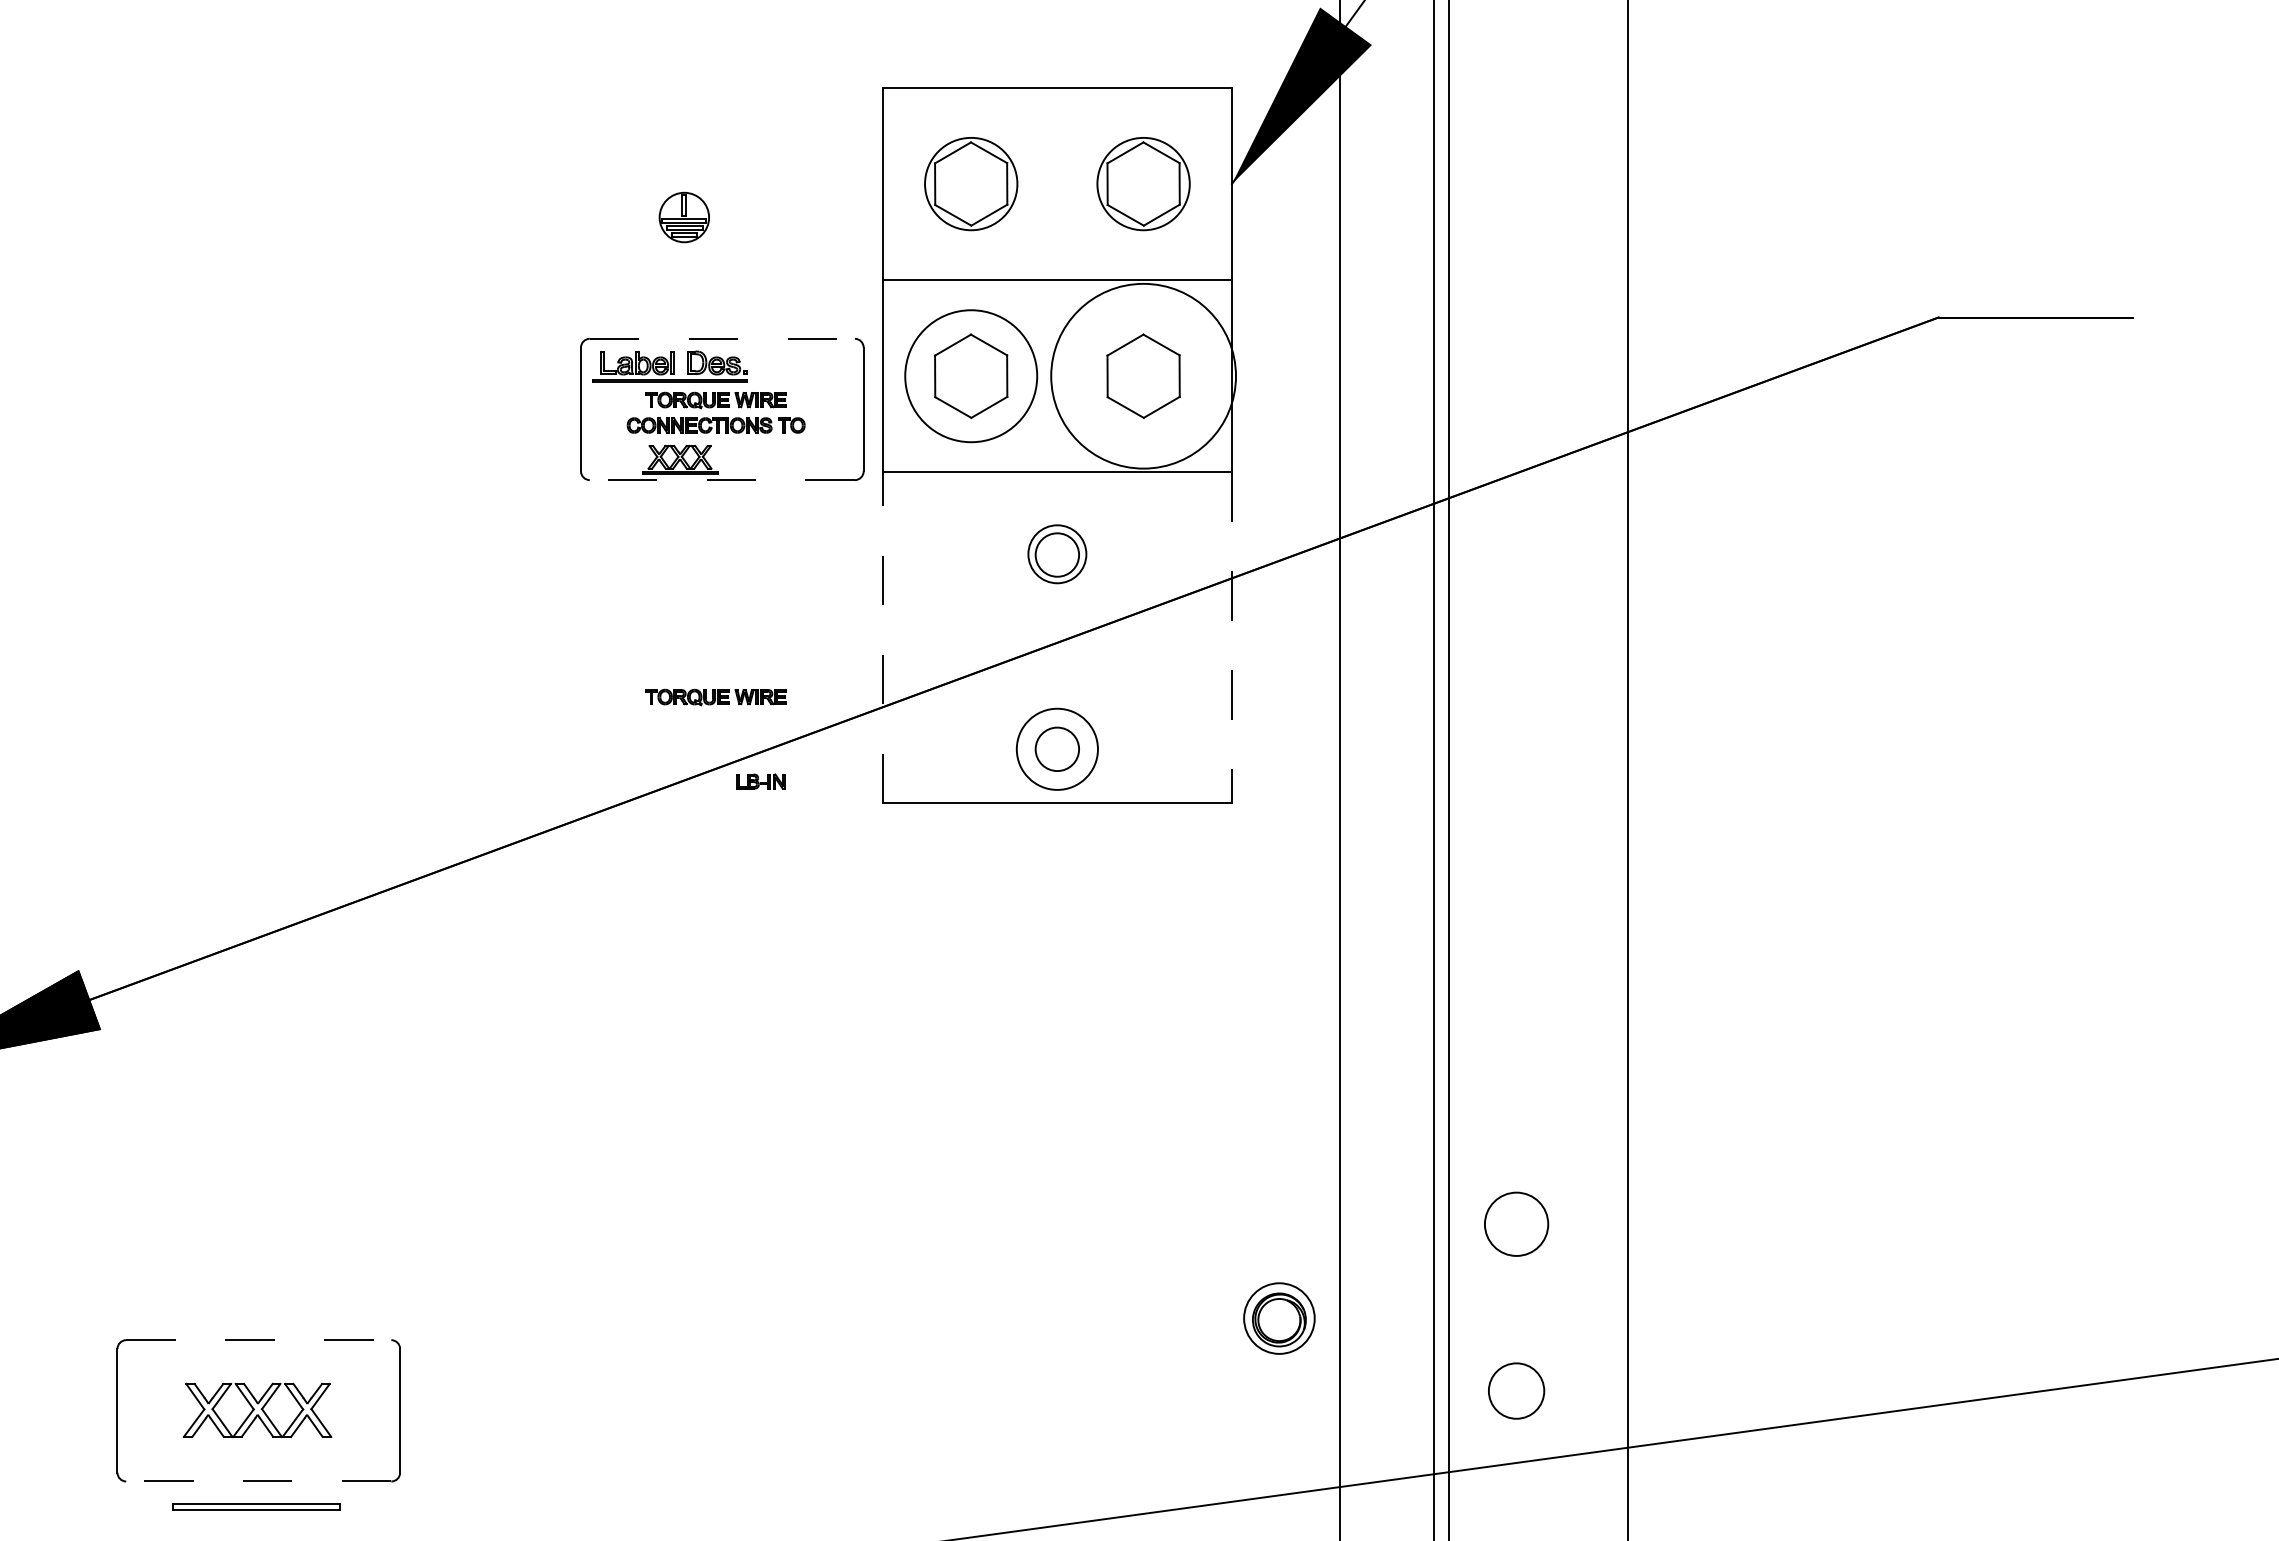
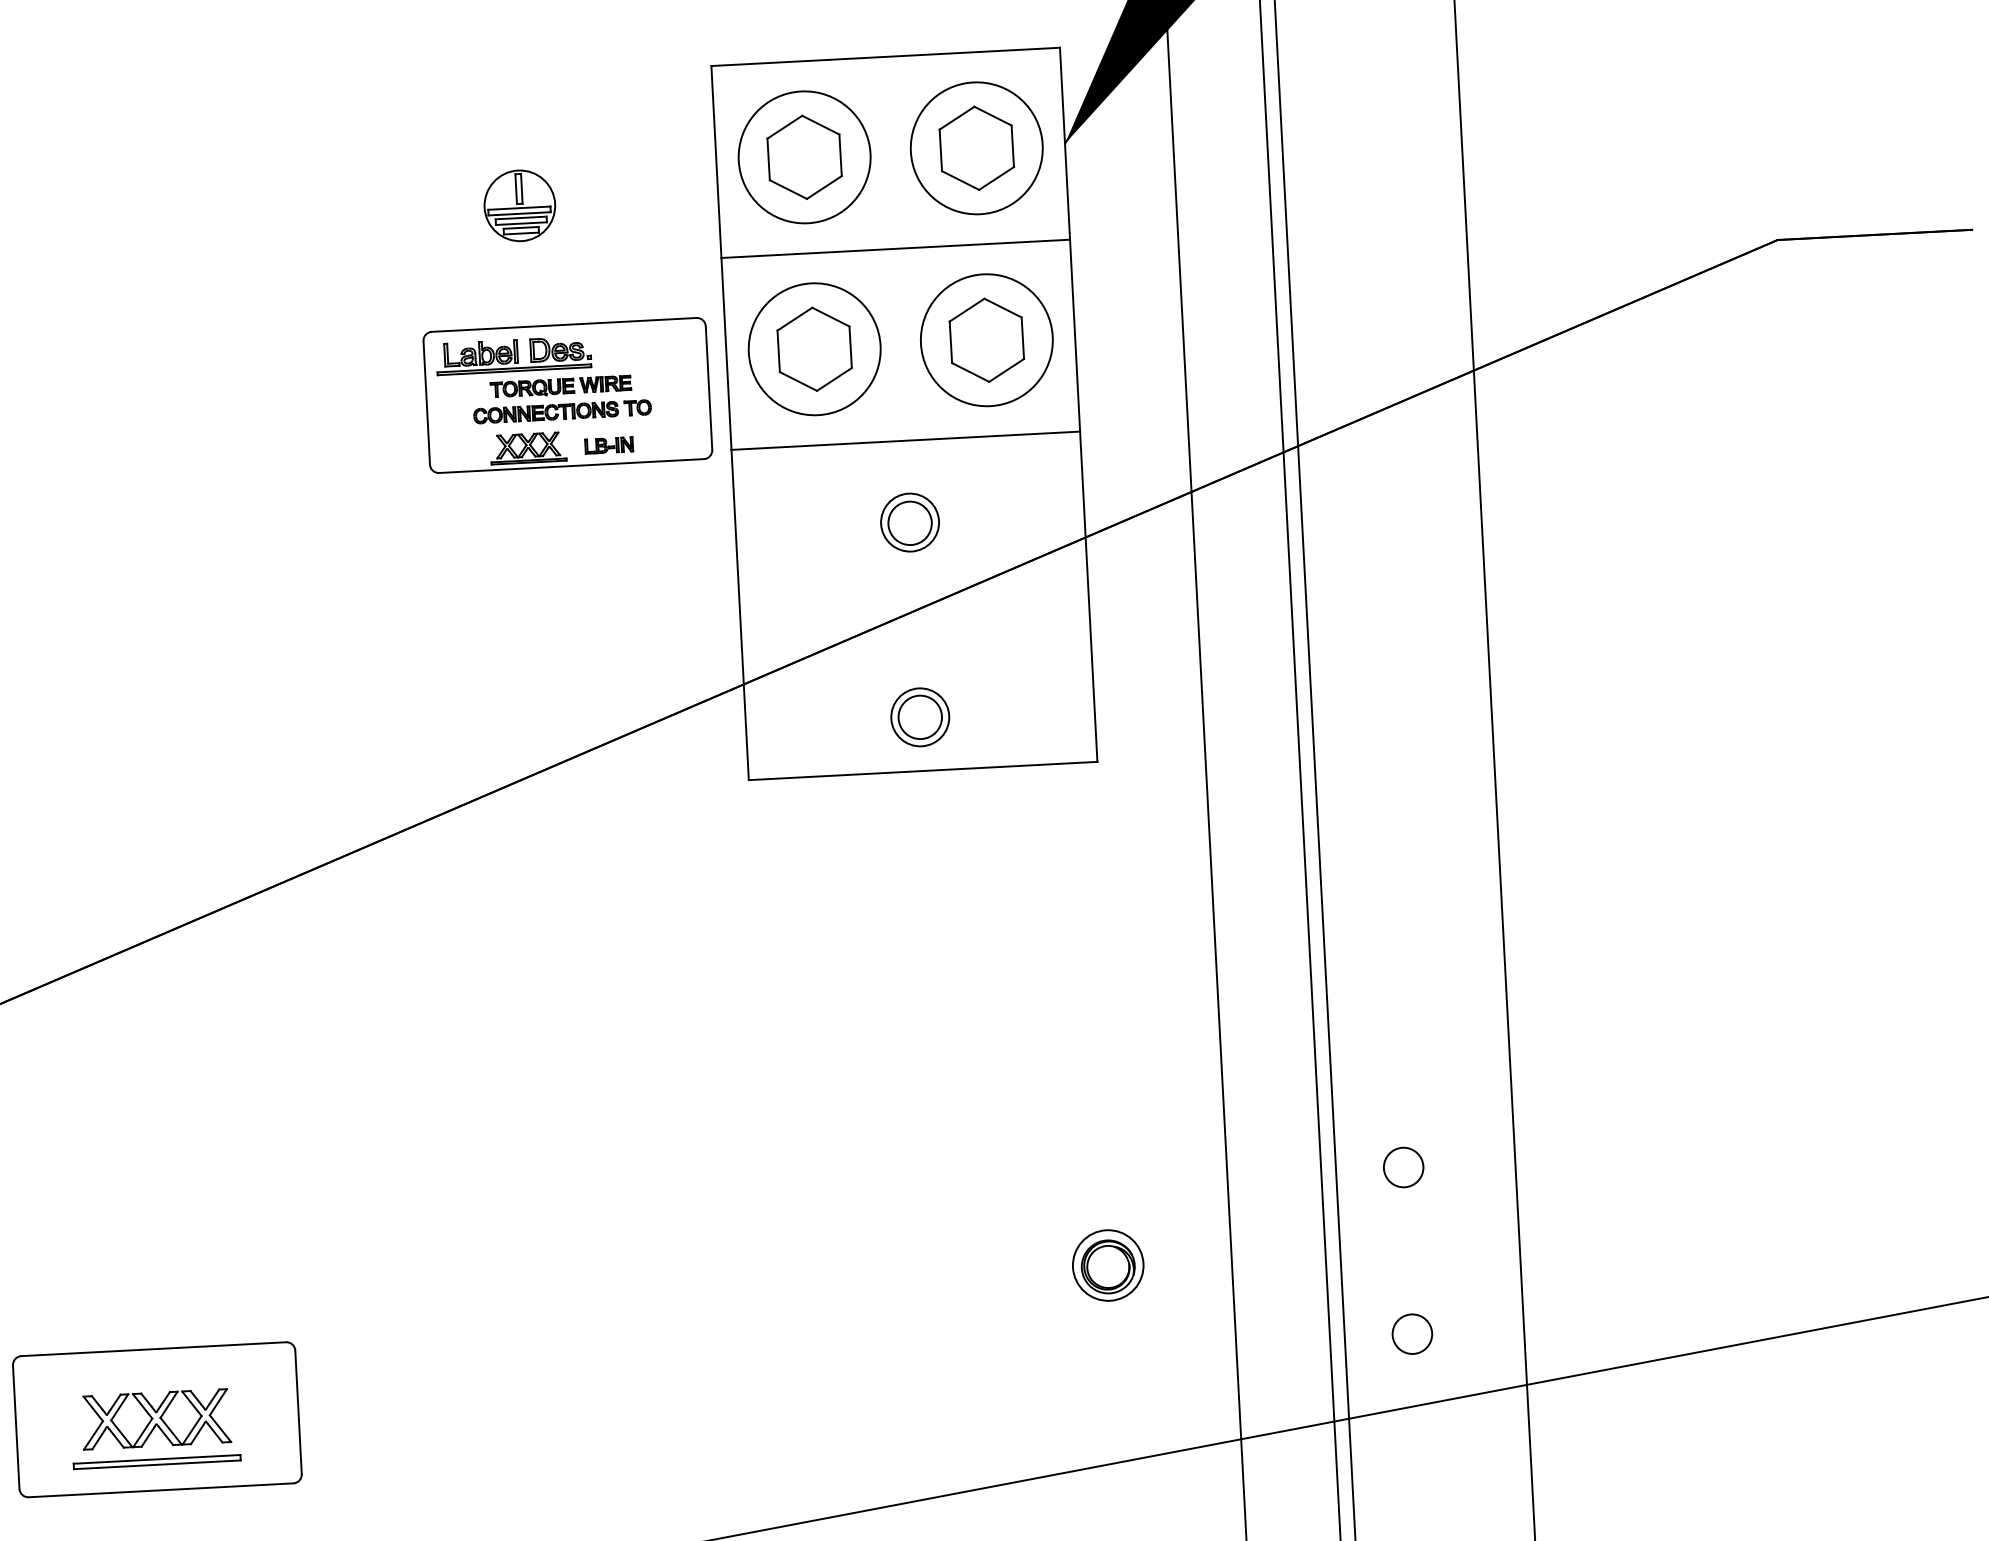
circle: (971, 184) -> (804, 157), size x1.43
circle: (1143, 184) -> (976, 148), size x1.43
part: (684, 217) -> (520, 205), size x1.43
line: (722, 338) -> (564, 324), dashed -> solid
circle: (1143, 376) -> (986, 340), size x0.71
line: (722, 480) -> (571, 466), dashed -> solid
line: (882, 637) -> (739, 614), dashed -> solid
line: (1231, 638) -> (1088, 597), dashed -> solid
part: (715, 697) -> (576, 683), removed
circle: (1057, 749) -> (920, 717), size x0.71
part: (760, 781) -> (608, 445), moved
circle: (1516, 1223) -> (1403, 1166), size x0.62
part: (1279, 1318) -> (1108, 1265), moved
line: (258, 1340) -> (153, 1349), dashed -> solid
circle: (1516, 1390) -> (1412, 1333), size x0.71
line: (258, 1481) -> (160, 1490), dashed -> solid
part: (256, 1506) -> (157, 1461), moved

